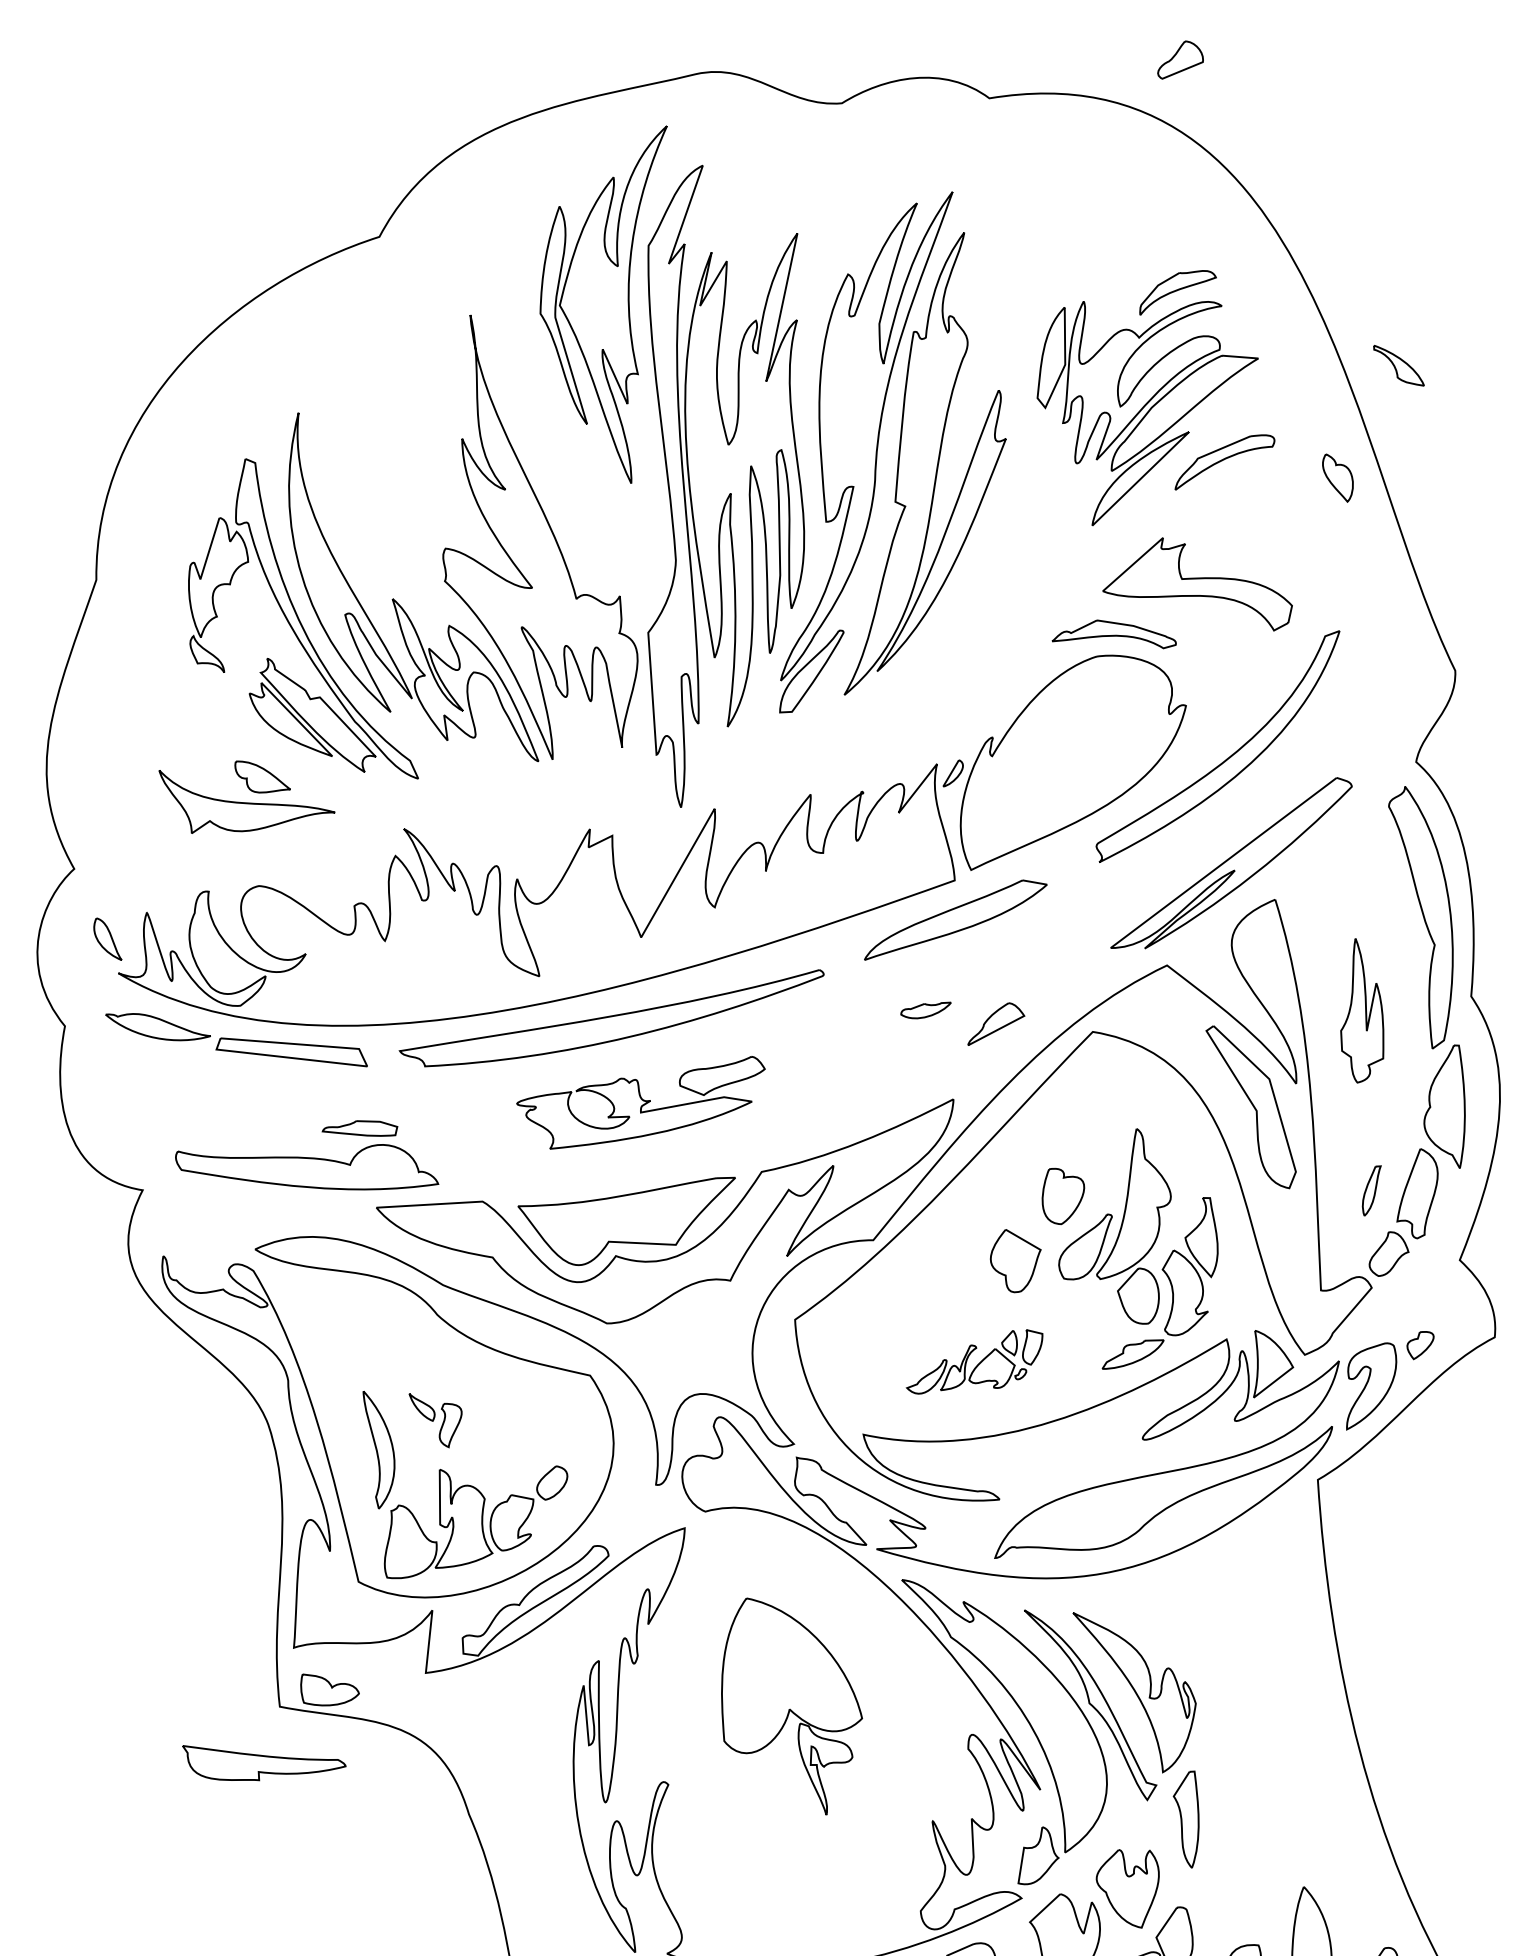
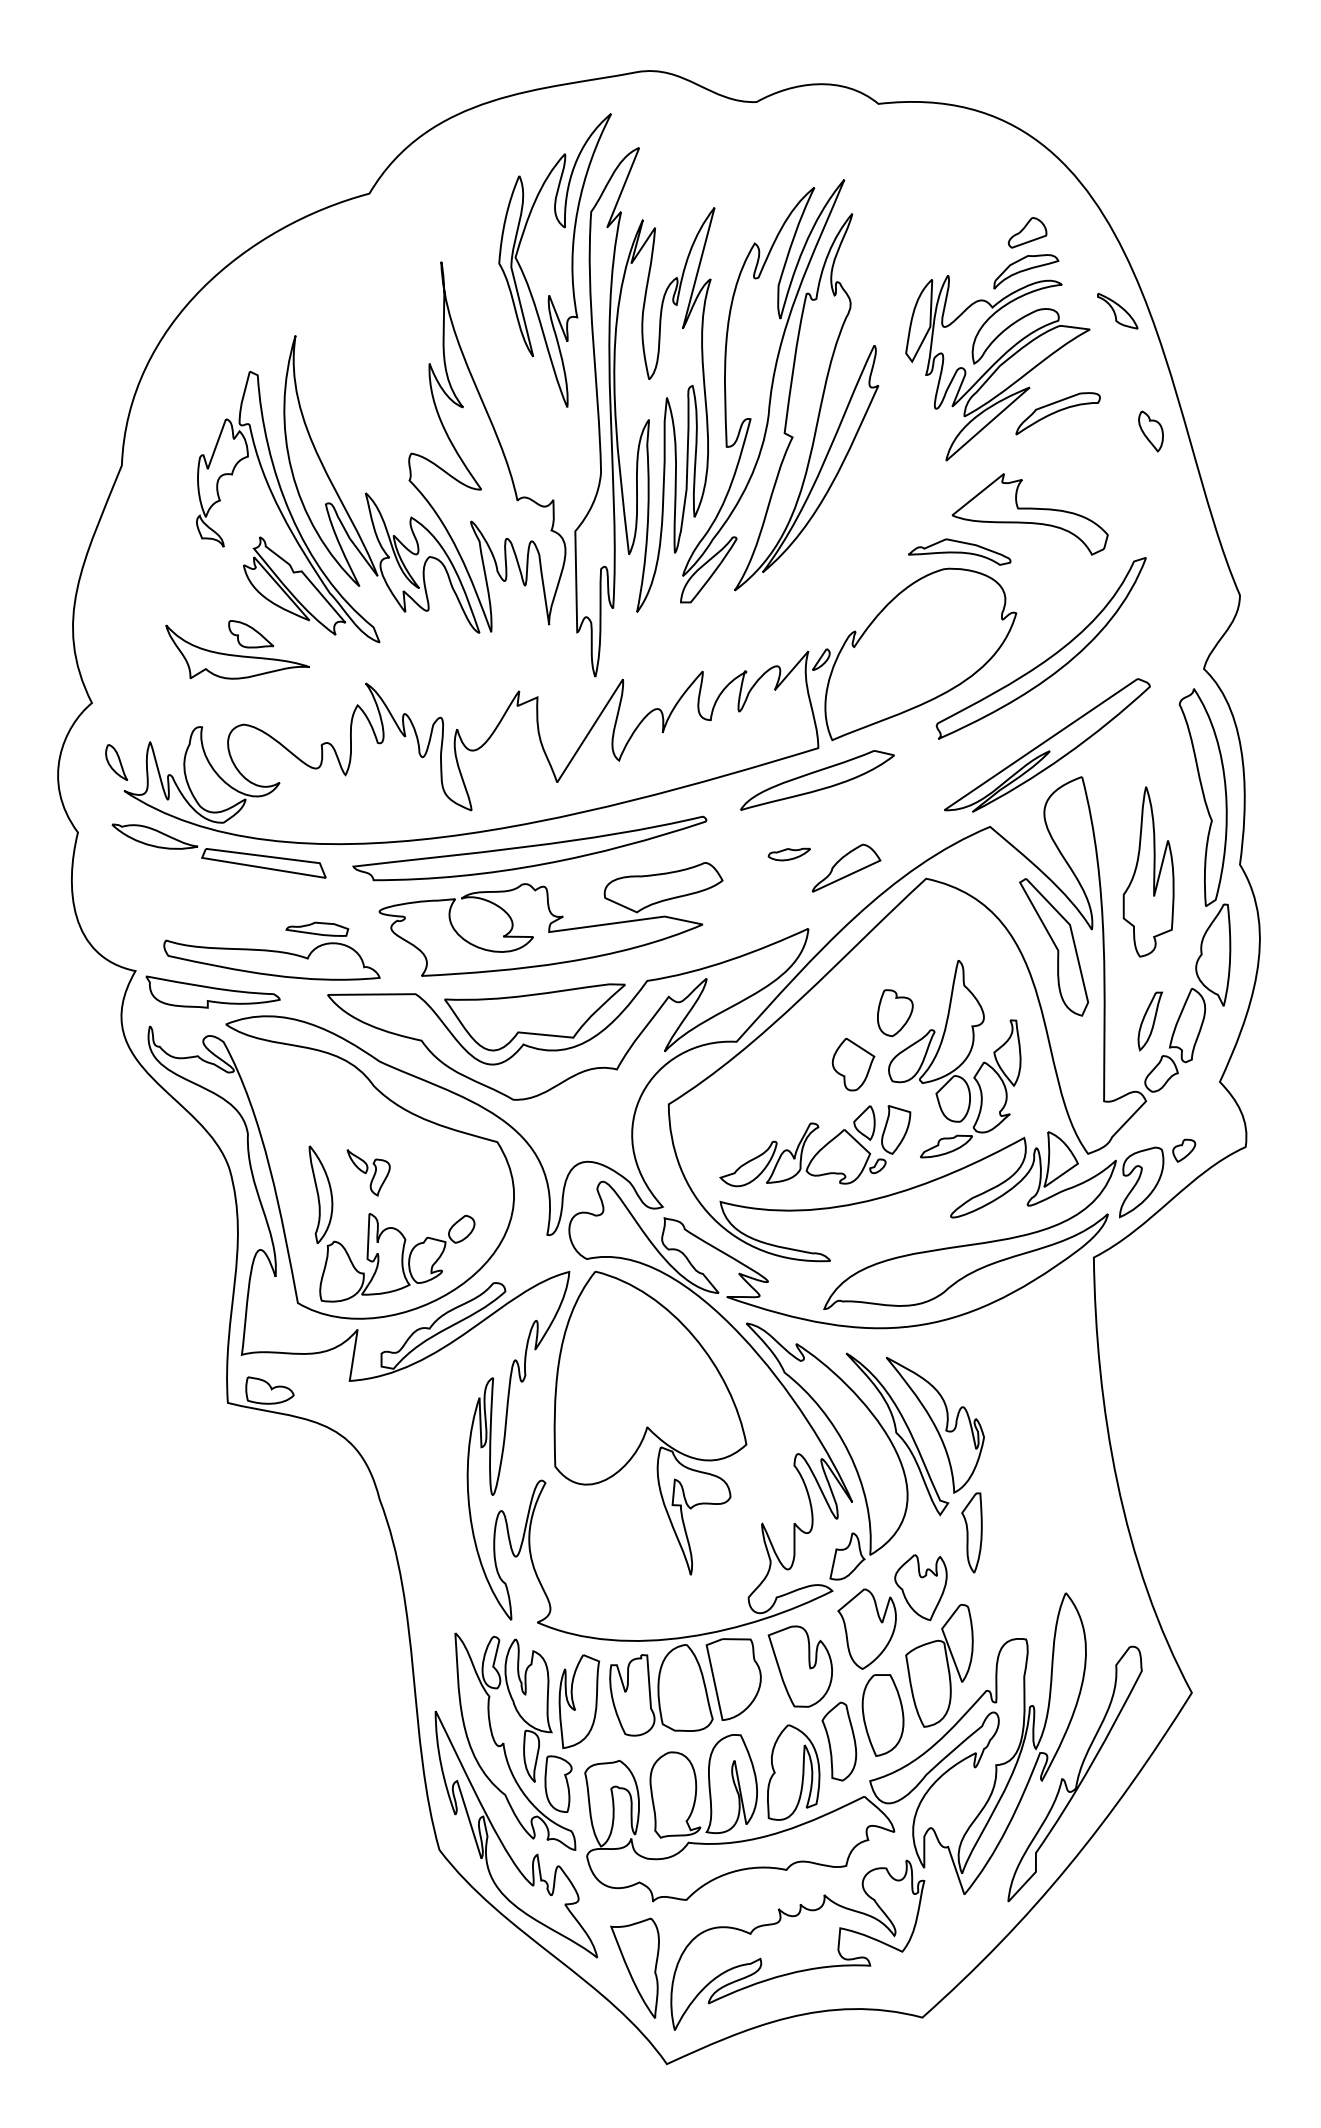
part: (1180, 59) -> (1027, 232), moved
part: (1398, 364) -> (1117, 310), moved
part: (1361, 1010) -> (1148, 871), size x1.43
part: (995, 1023) -> (846, 867), size x1.43
part: (641, 1103) -> (550, 919), size x1.67
part: (1371, 1191) -> (1149, 1021), size x1.43
part: (974, 1362) -> (815, 1146), size x1.67
part: (791, 1706) -> (650, 1423), size x1.67
part: (263, 1760) -> (212, 991), moved

